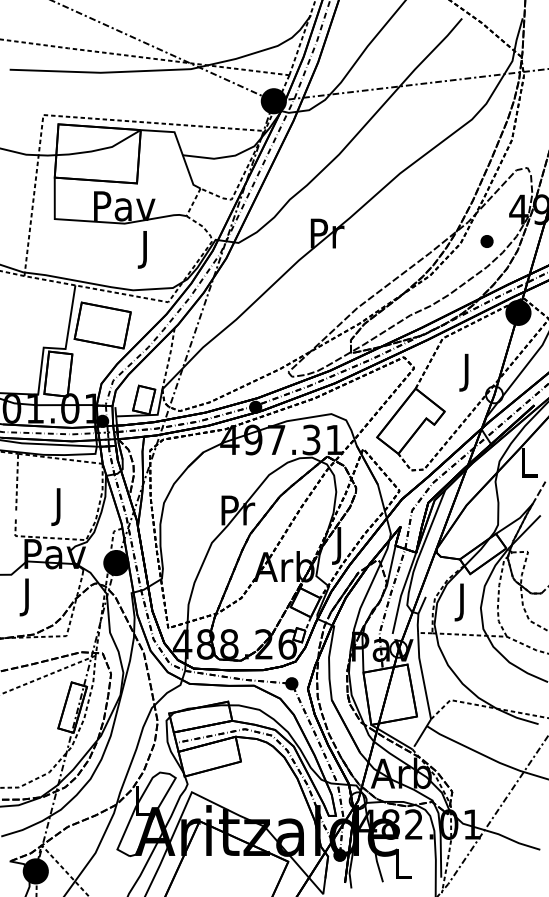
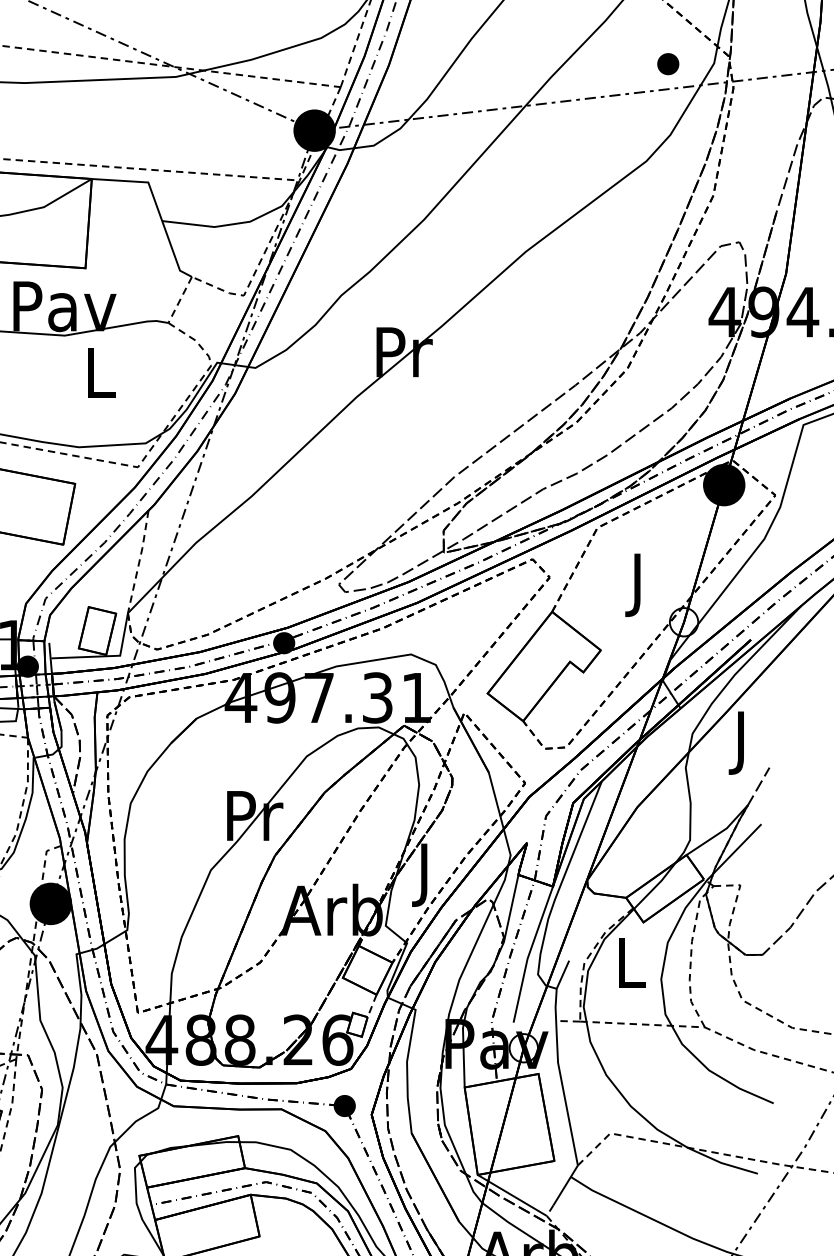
part: (486, 241) -> (667, 64), moved
text: (145, 249) -> (99, 378), J -> L
text: (529, 466) -> (742, 742), L -> J
text: (462, 602) -> (630, 969), J -> L

